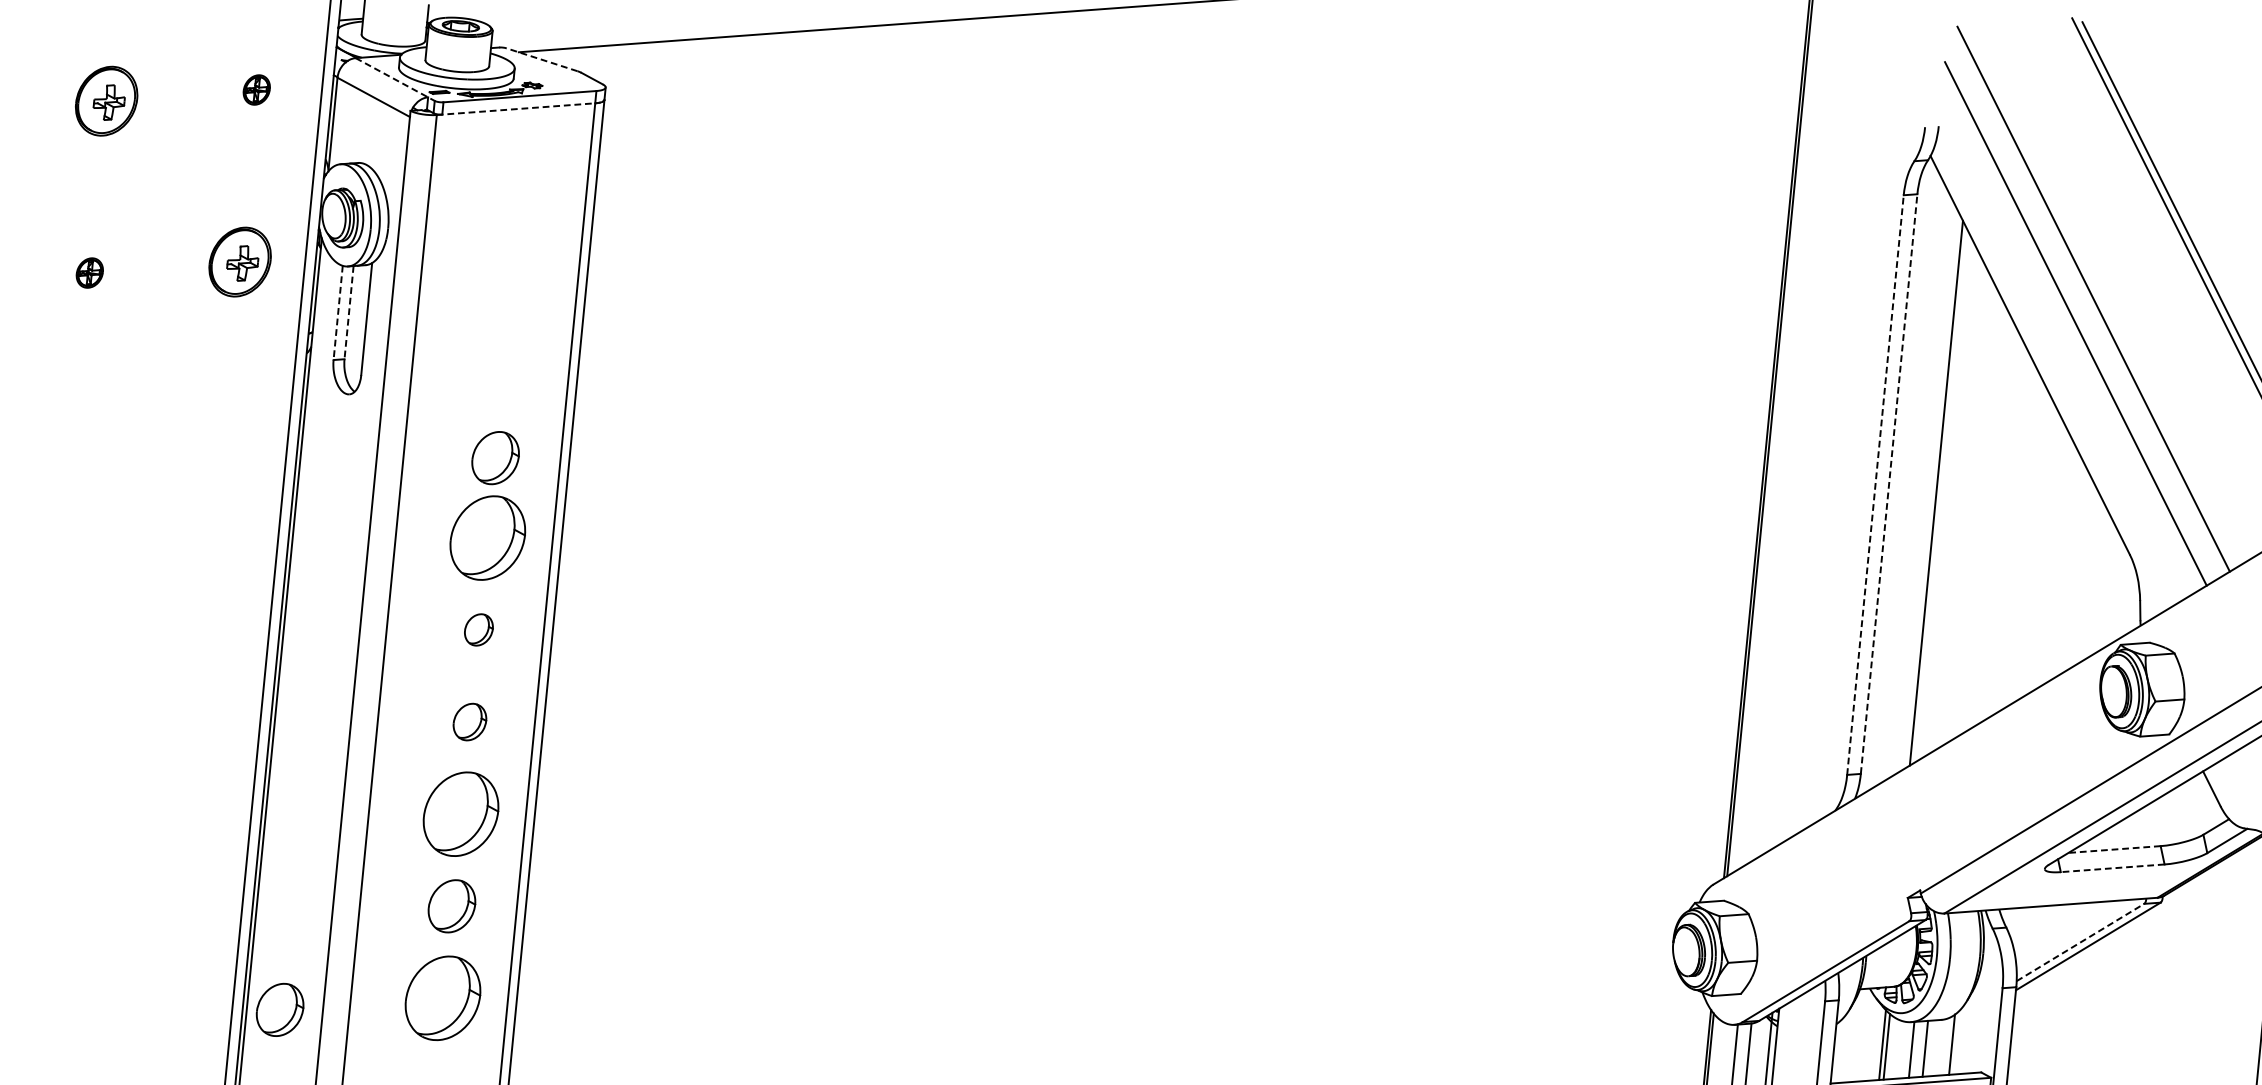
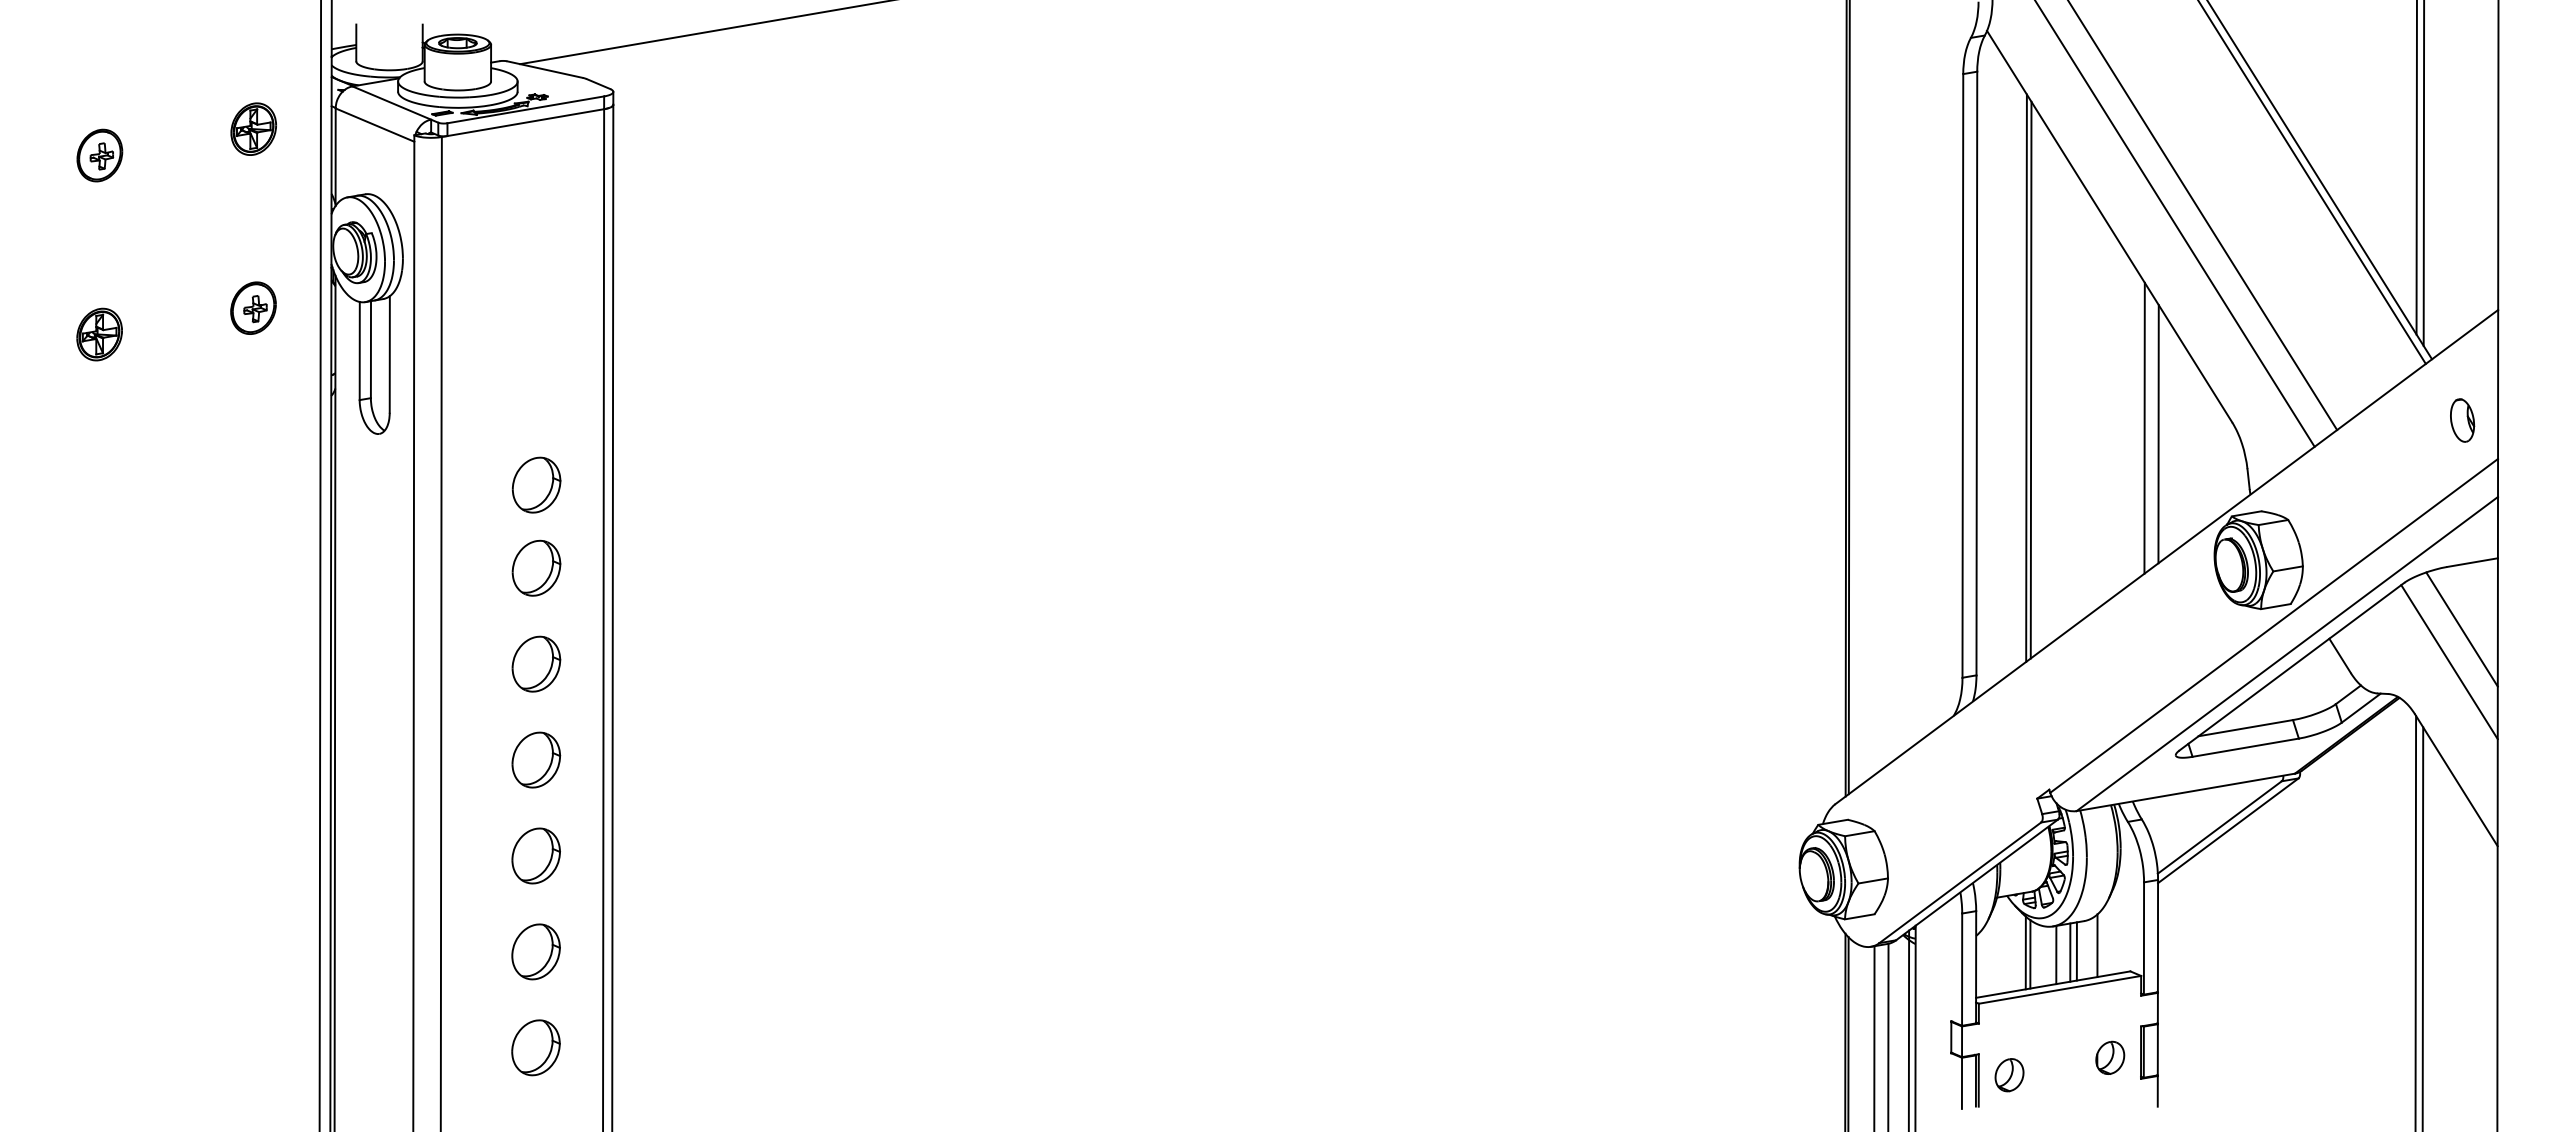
line: (541, 59) -> (544, 69), dashed -> solid
line: (395, 79) -> (395, 104), dashed -> solid
part: (256, 89) -> (253, 128), size x1.67
part: (106, 101) -> (99, 155), size x0.71
line: (516, 109) -> (523, 123), dashed -> solid
part: (240, 261) -> (253, 307), size x0.71
part: (89, 272) -> (99, 334), size x1.67
line: (348, 312) -> (370, 349), dashed -> solid
line: (337, 313) -> (359, 351), dashed -> solid
line: (1875, 484) -> (1962, 375), dashed -> solid
line: (1888, 484) -> (1976, 373), dashed -> solid
line: (1940, 494) -> (2030, 379), added
part: (487, 537) -> (536, 567), size x0.62
line: (2045, 551) -> (2144, 427), added
line: (2057, 559) -> (2158, 434), added
part: (479, 629) -> (536, 663), size x1.67
part: (470, 721) -> (536, 759), size x1.43
part: (460, 813) -> (535, 855), size x0.62
line: (2114, 849) -> (2245, 728), dashed -> solid
line: (2112, 868) -> (2245, 747), dashed -> solid
line: (2081, 942) -> (2220, 827), dashed -> solid
part: (442, 998) -> (535, 1047), size x0.62
part: (279, 1009) -> (368, 1075), removed
line: (1931, 1048) -> (2076, 951), added

